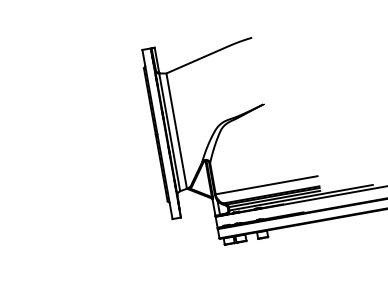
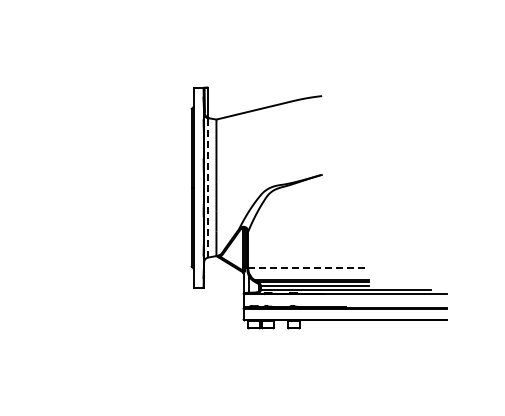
line: (169, 132) -> (208, 187), solid -> dashed
line: (267, 185) -> (309, 268), solid -> dashed

